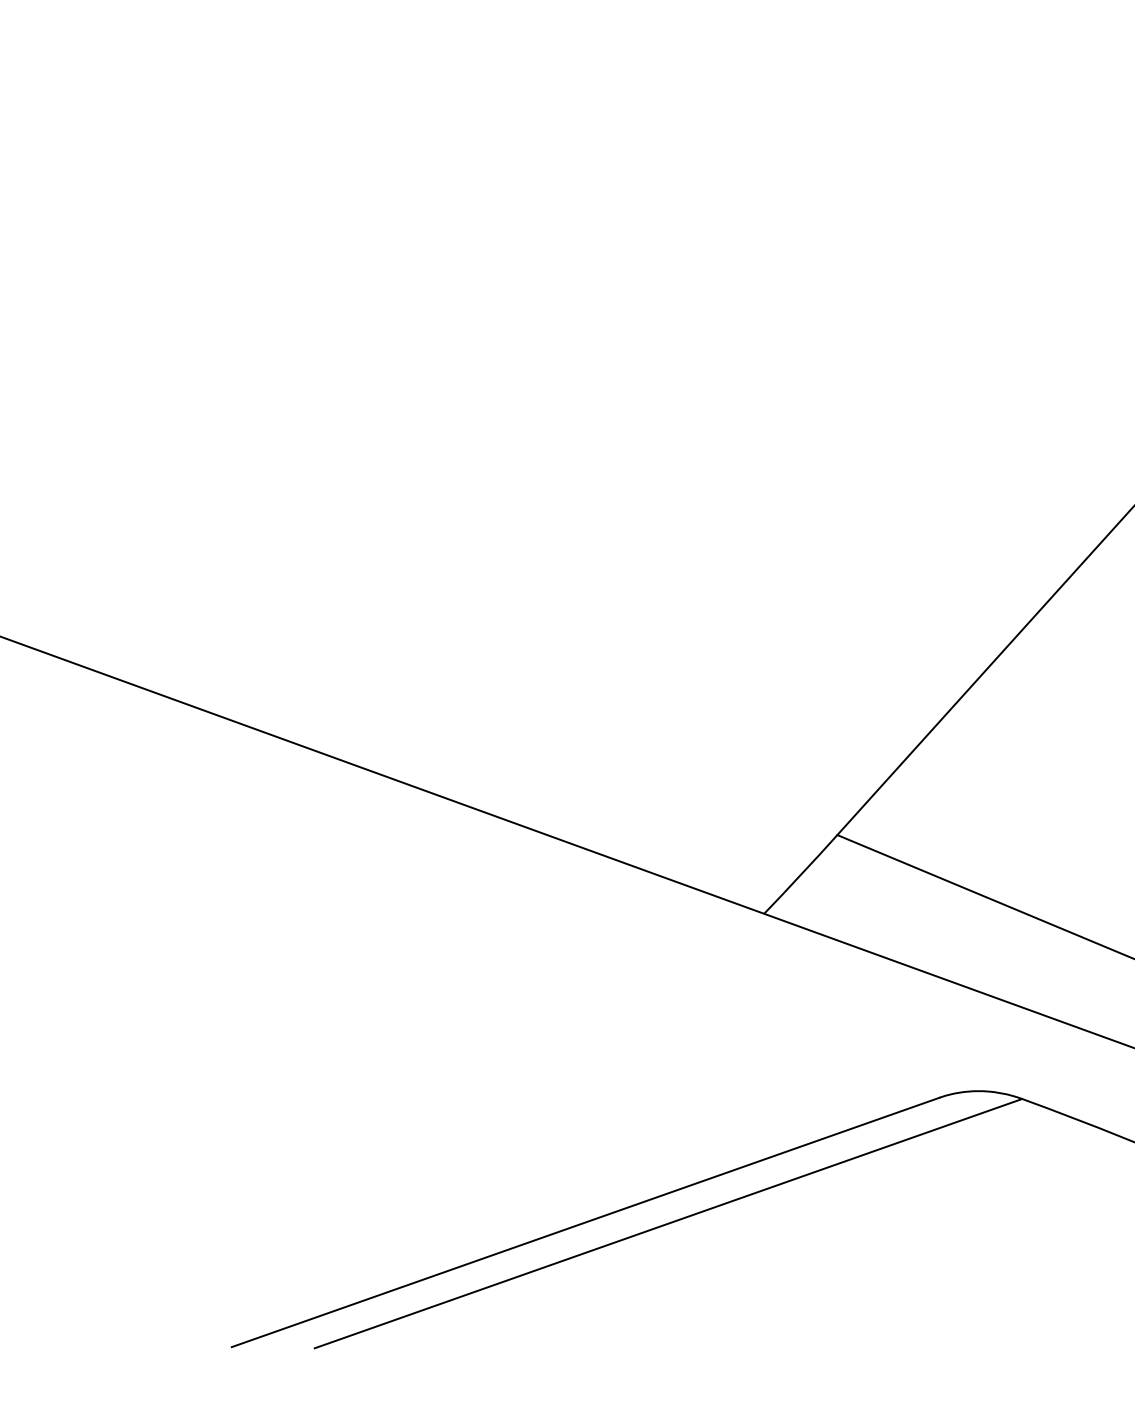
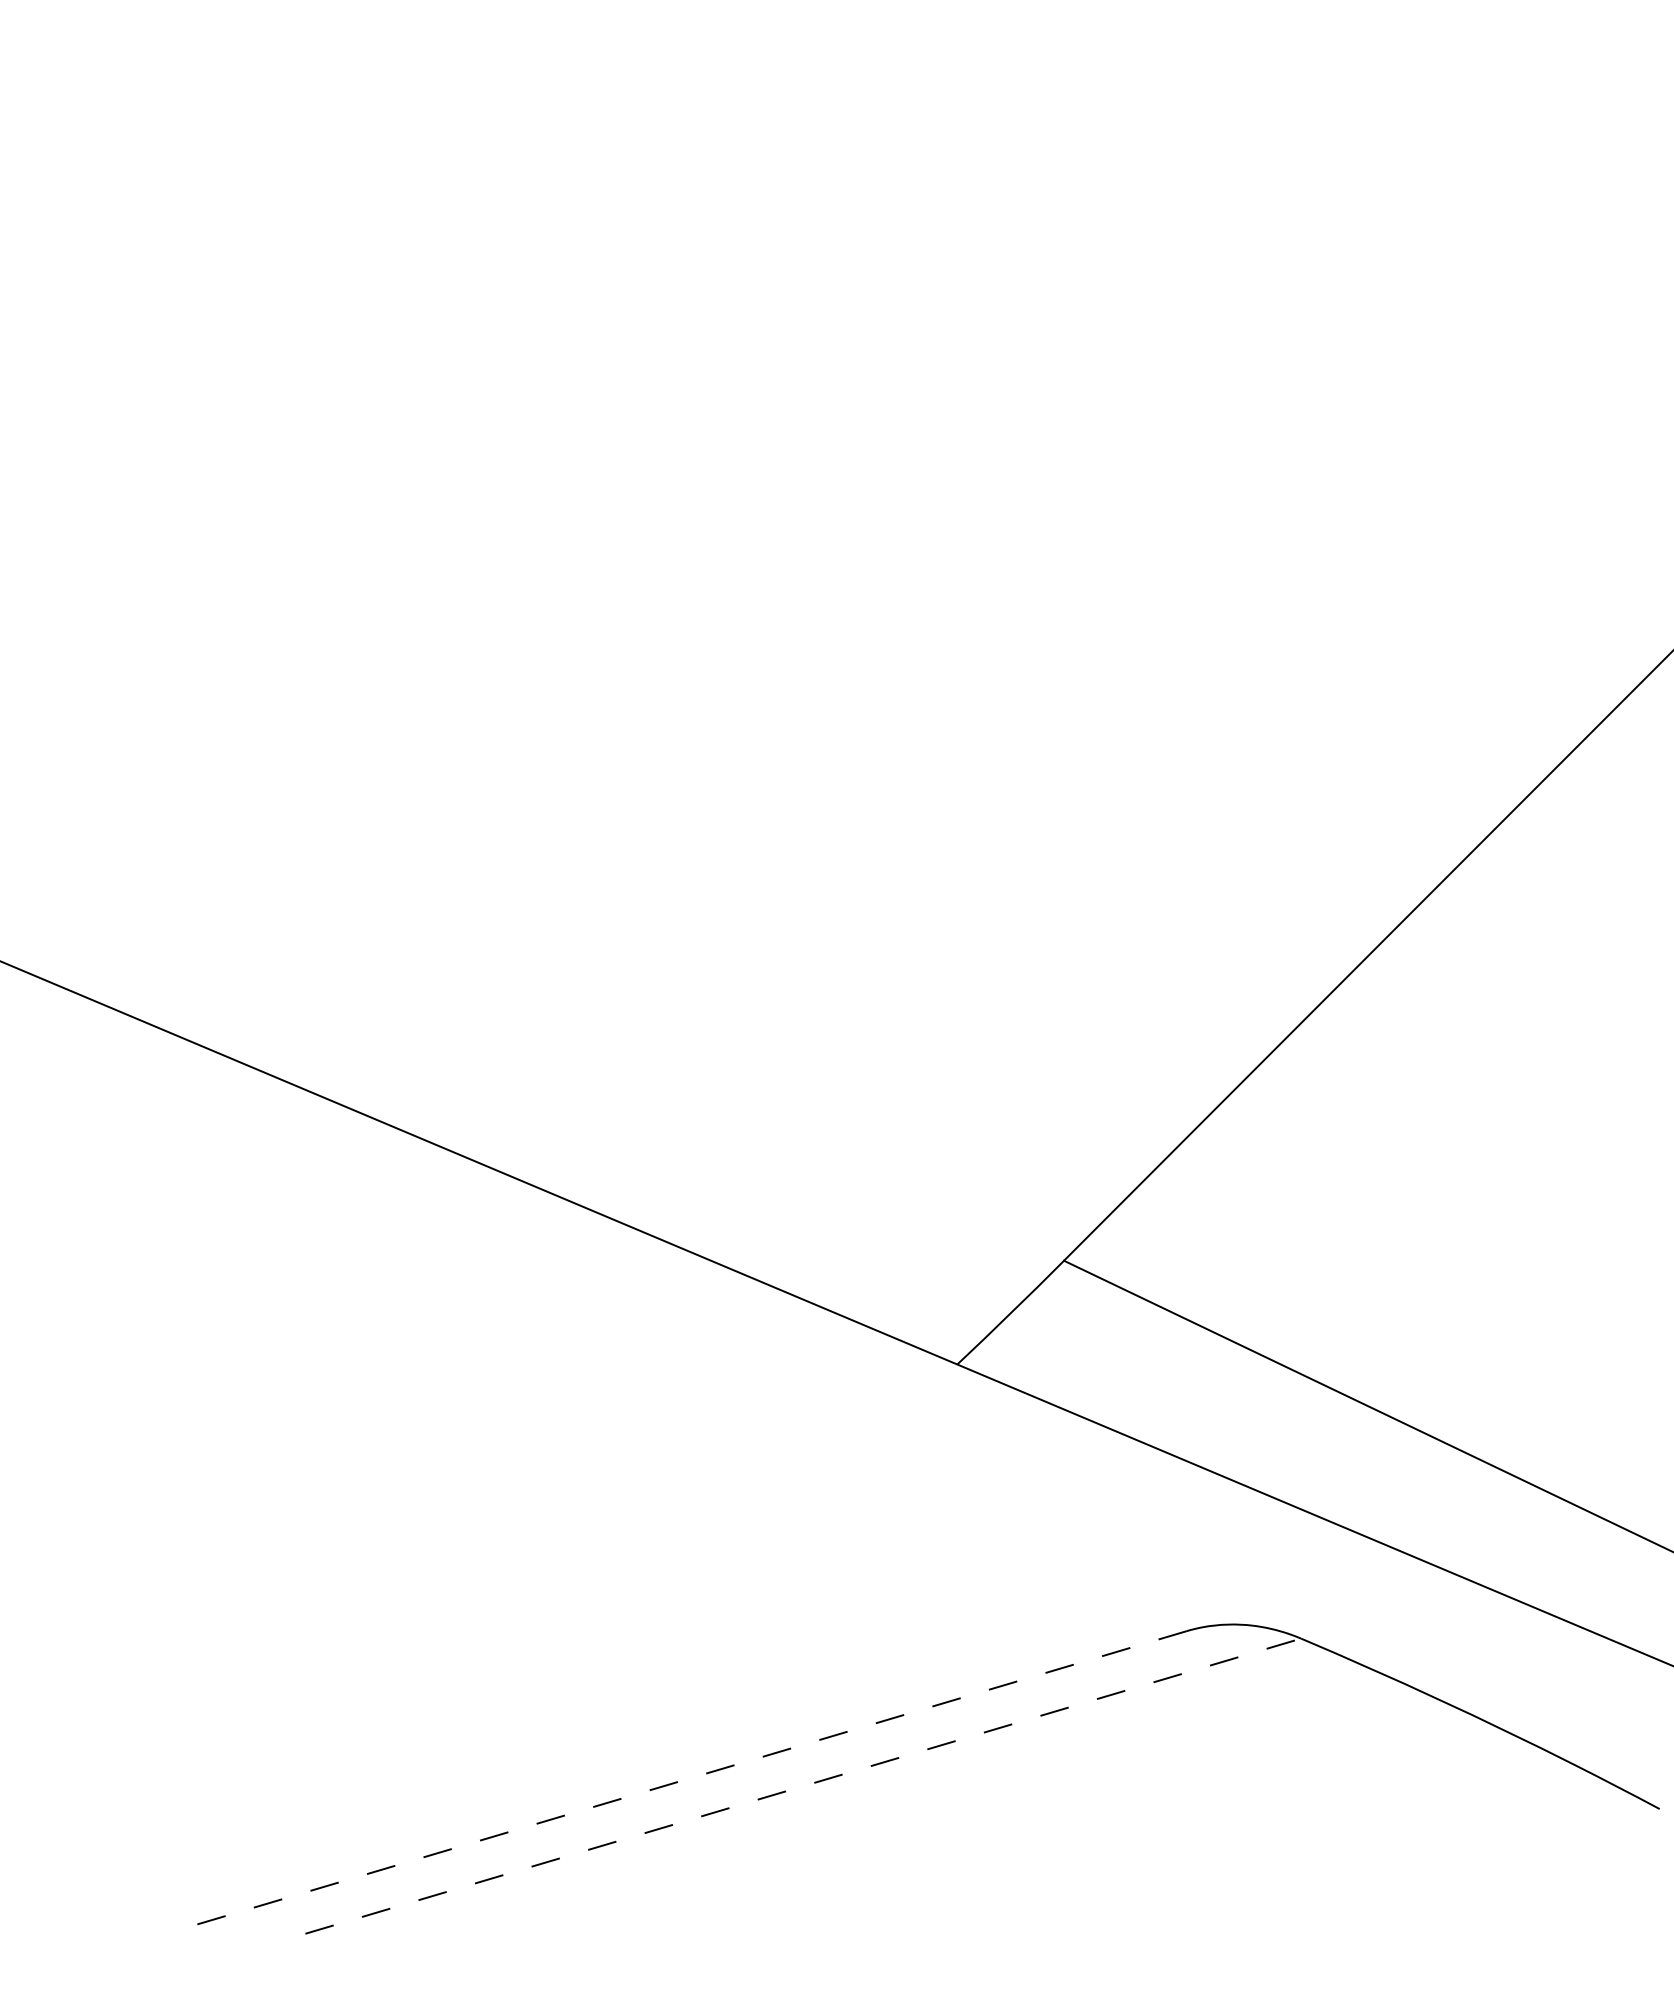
line: (585, 1222) -> (688, 1778), solid -> dashed
line: (668, 1223) -> (803, 1786), solid -> dashed

